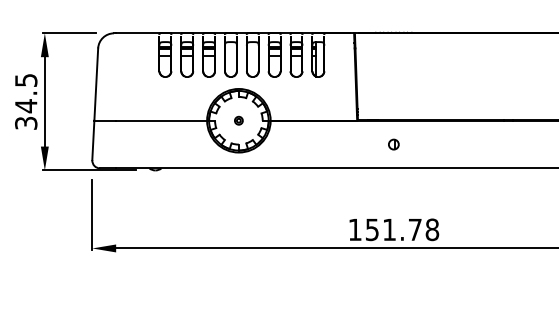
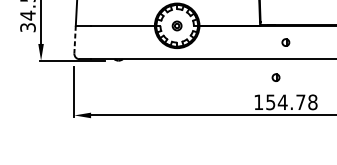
part: (238, 120) -> (176, 25), size x1.6
line: (93, 140) -> (75, 39), solid -> dashed
part: (379, 194) -> (275, 77), added
text: (389, 229) -> (282, 102), 151.78 -> 154.78

